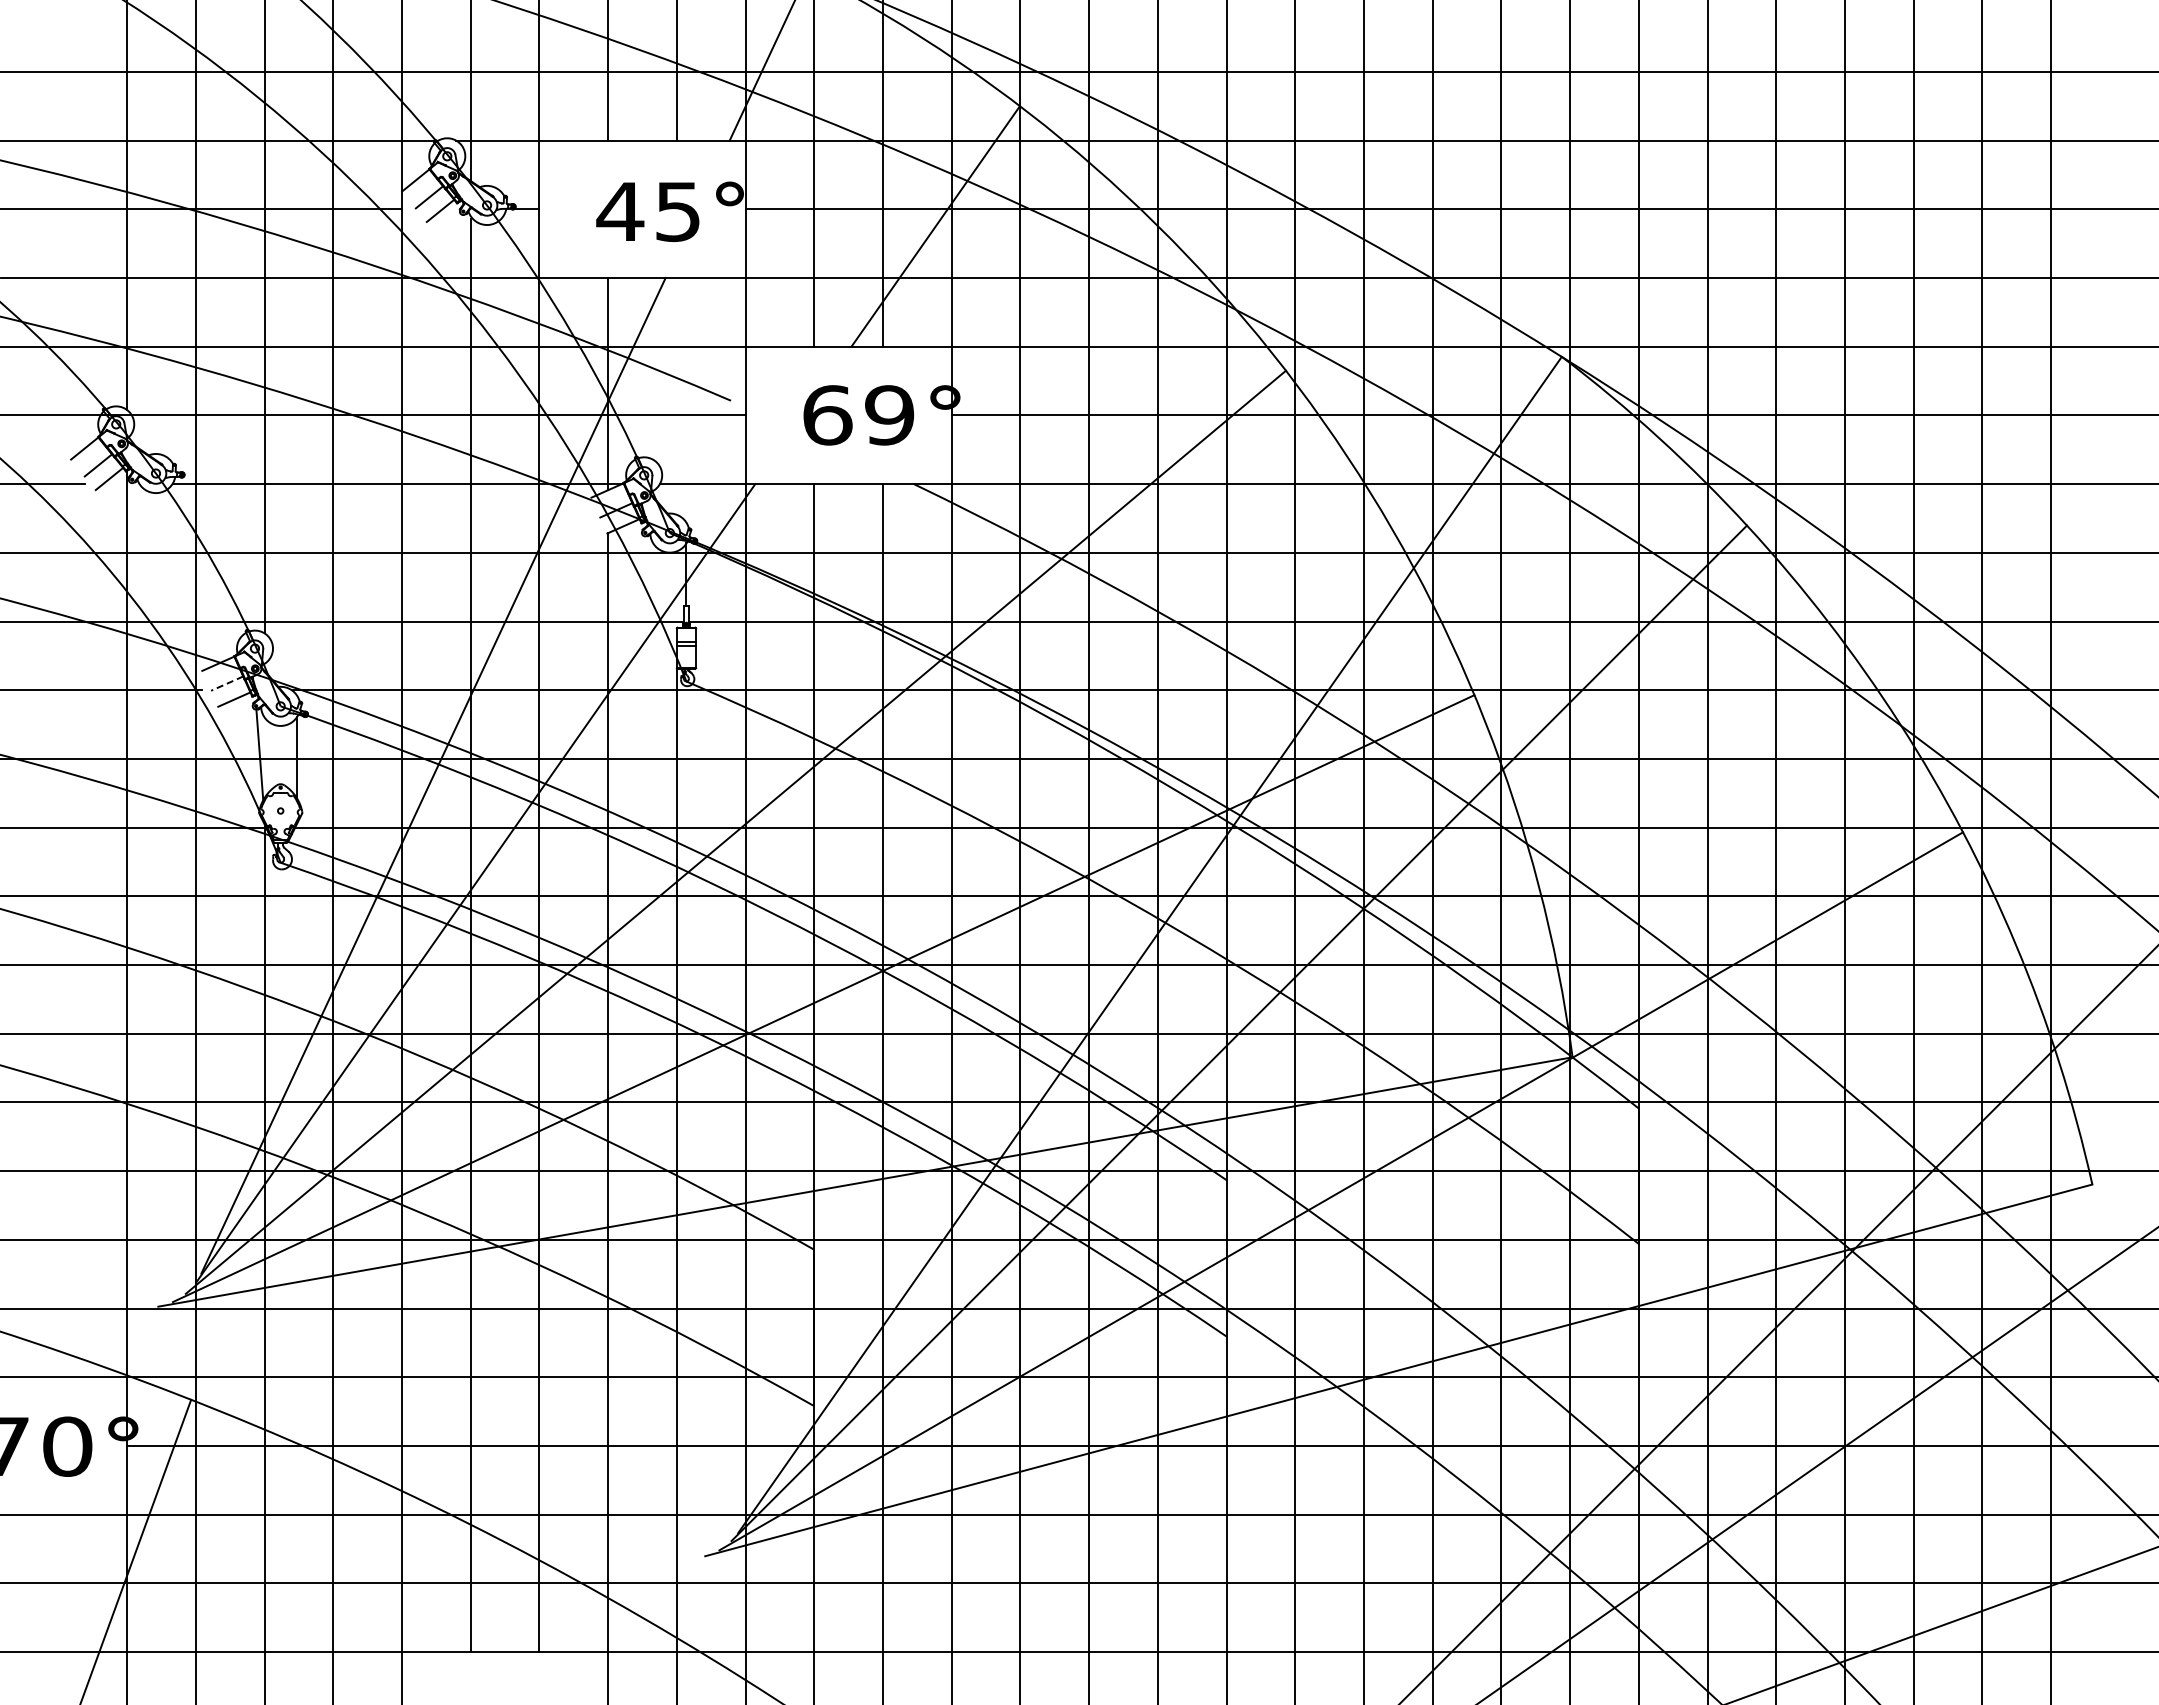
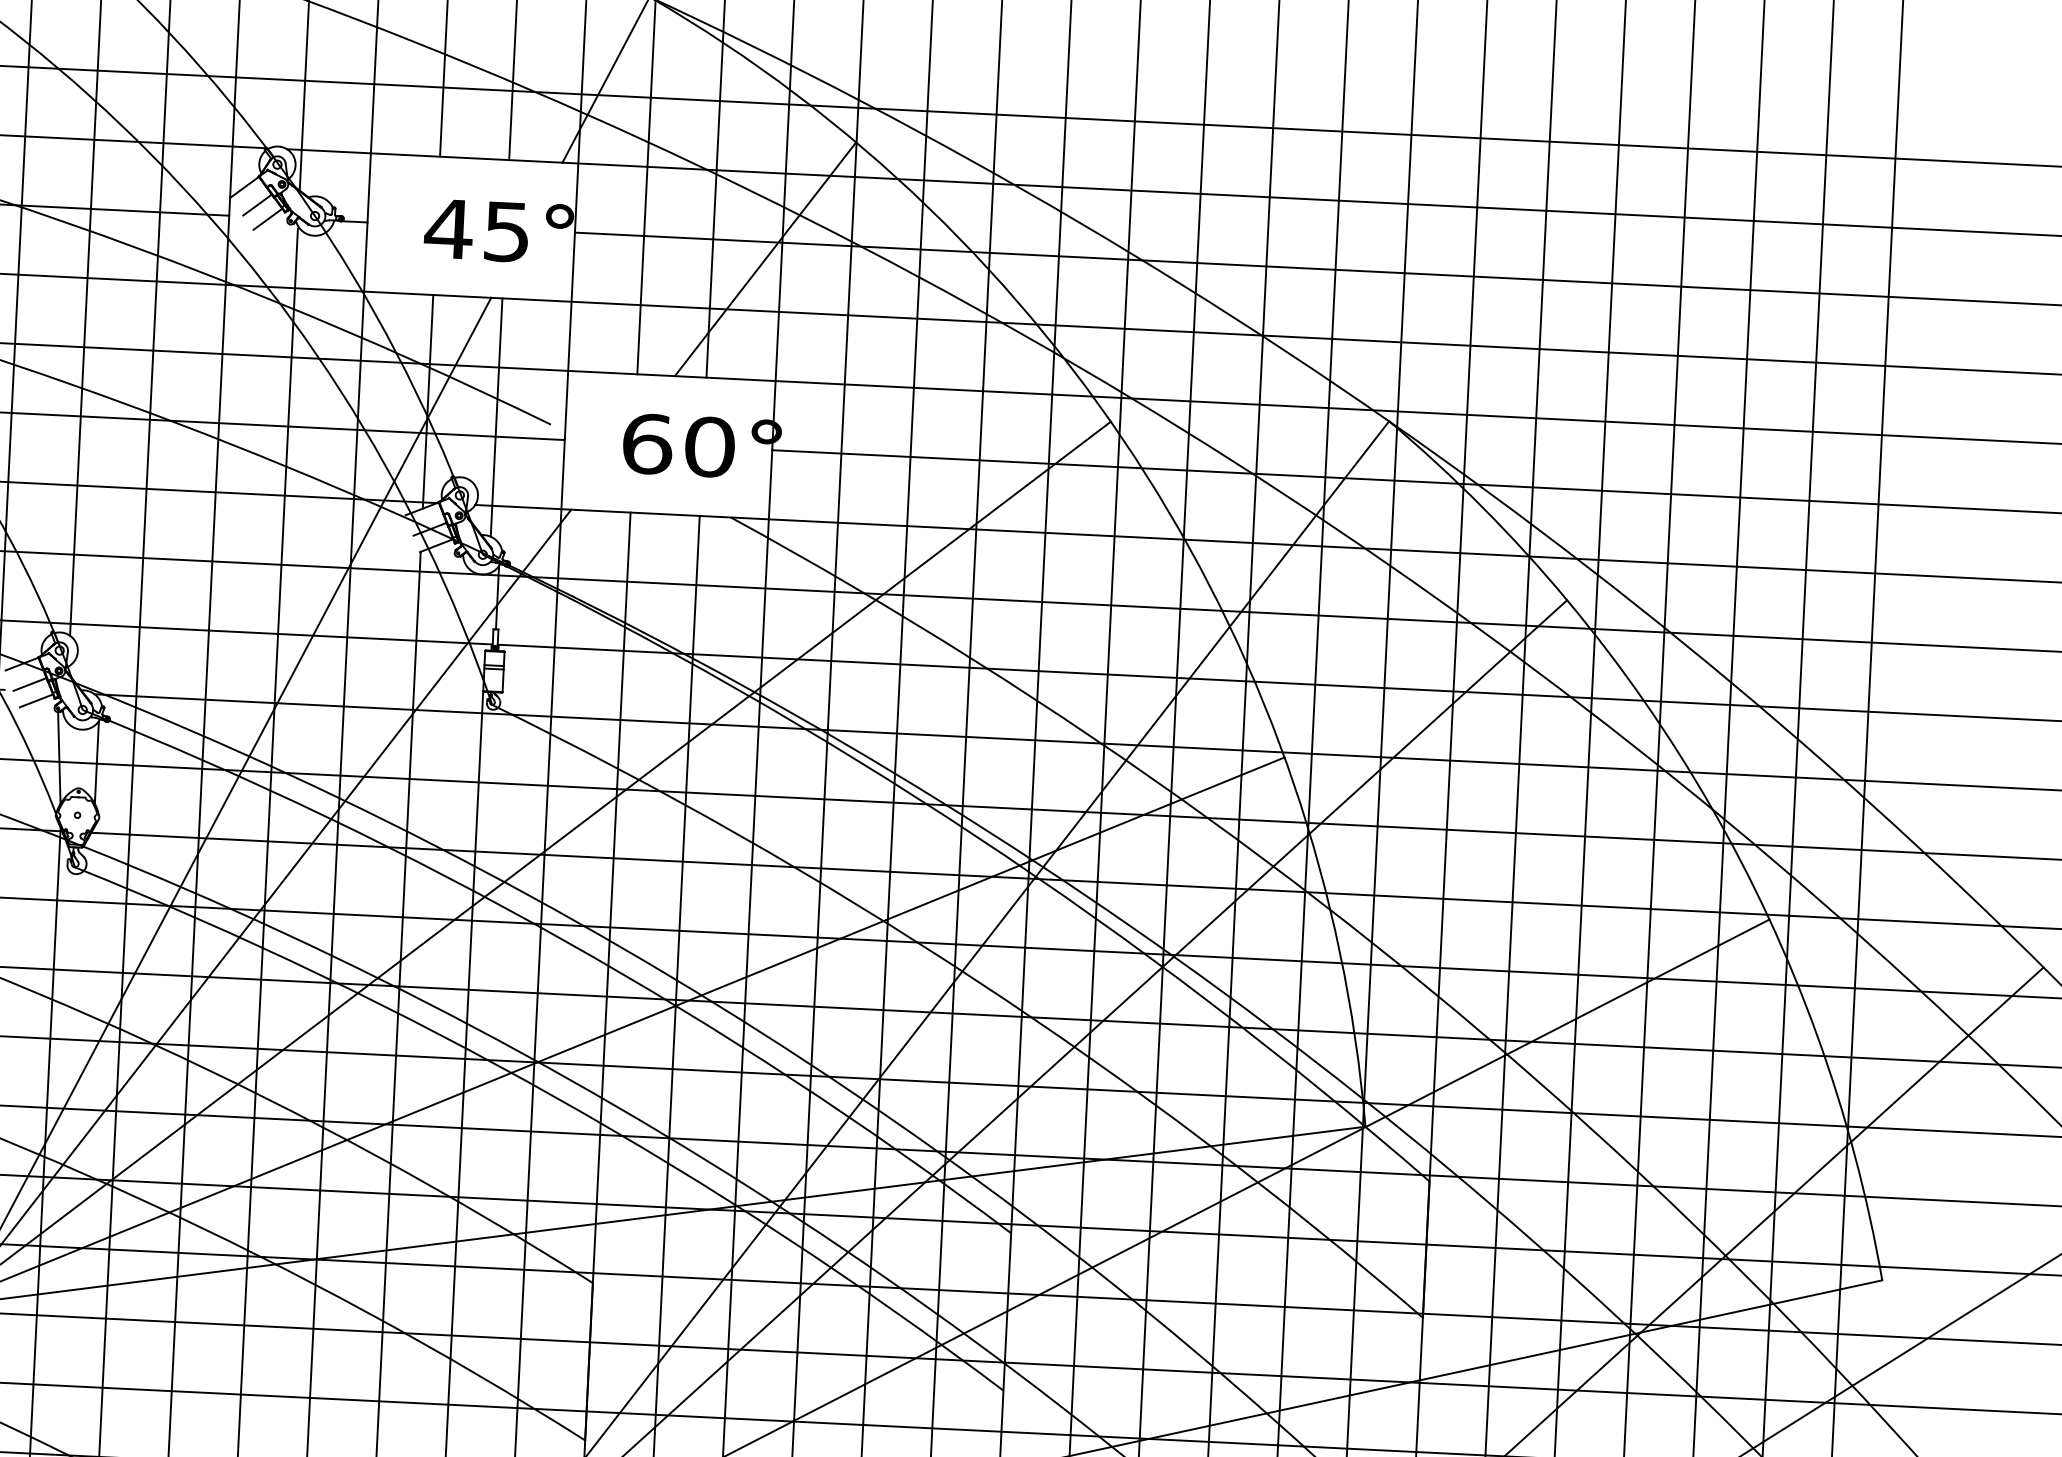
line: (676, 395) -> (496, 416), added
text: (889, 415) -> (709, 447), 69° -> 60°
line: (227, 683) -> (30, 684), dashed -> solid

